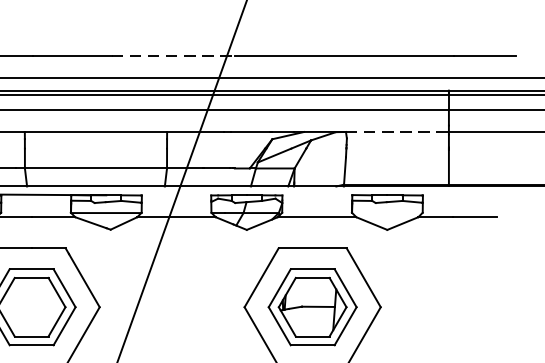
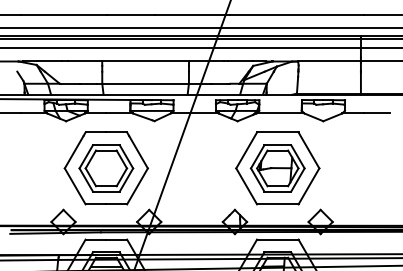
line: (172, 54) -> (192, 14), dashed -> solid
line: (399, 131) -> (330, 61), dashed -> solid

